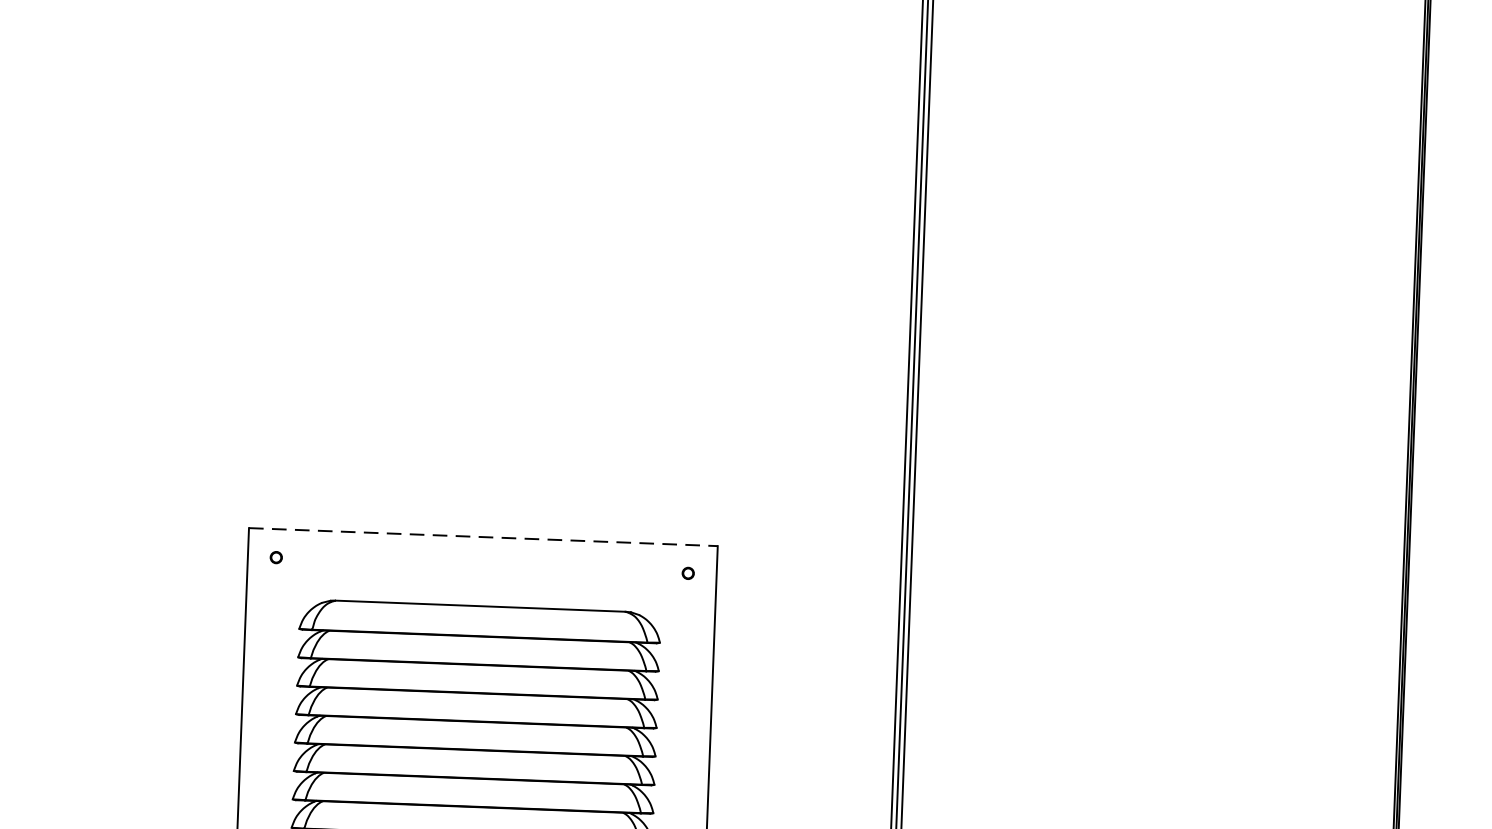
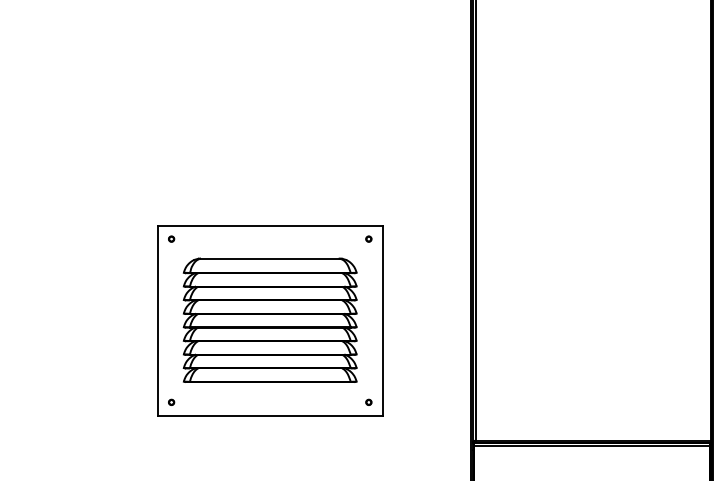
line: (483, 537) -> (270, 225), dashed -> solid

